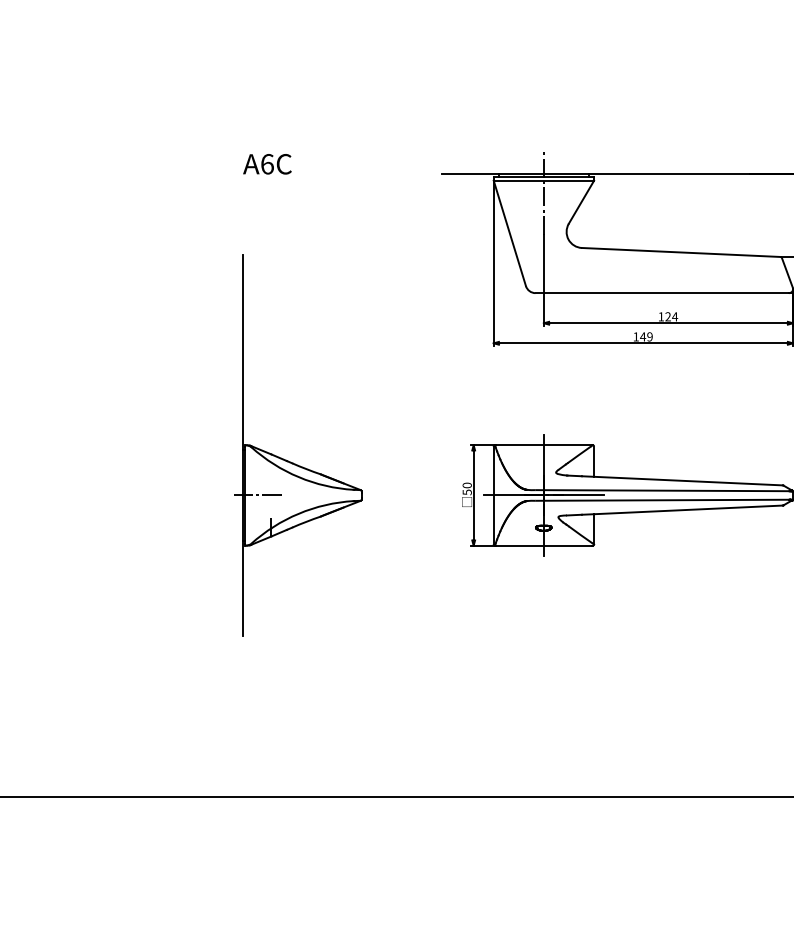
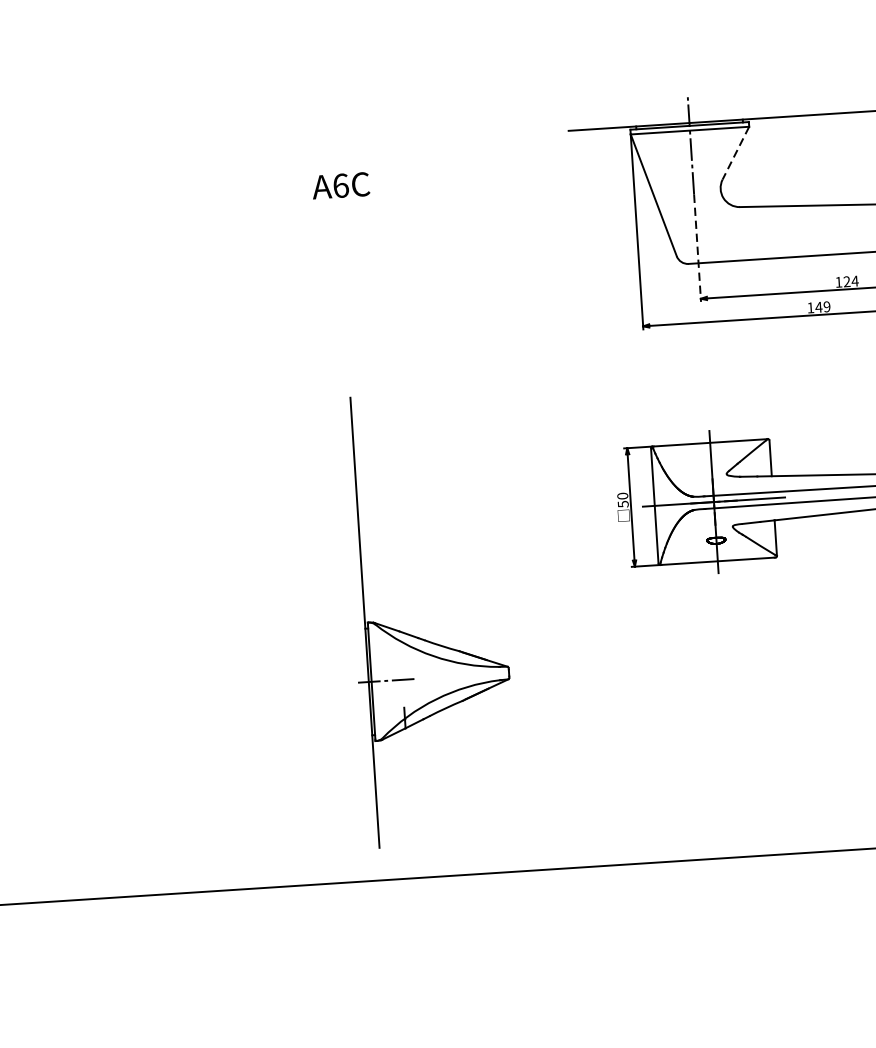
text: (267, 164) -> (341, 186), moved
line: (581, 202) -> (735, 153), solid -> dashed
line: (543, 280) -> (697, 248), solid -> dashed
part: (293, 462) -> (426, 639), moved

